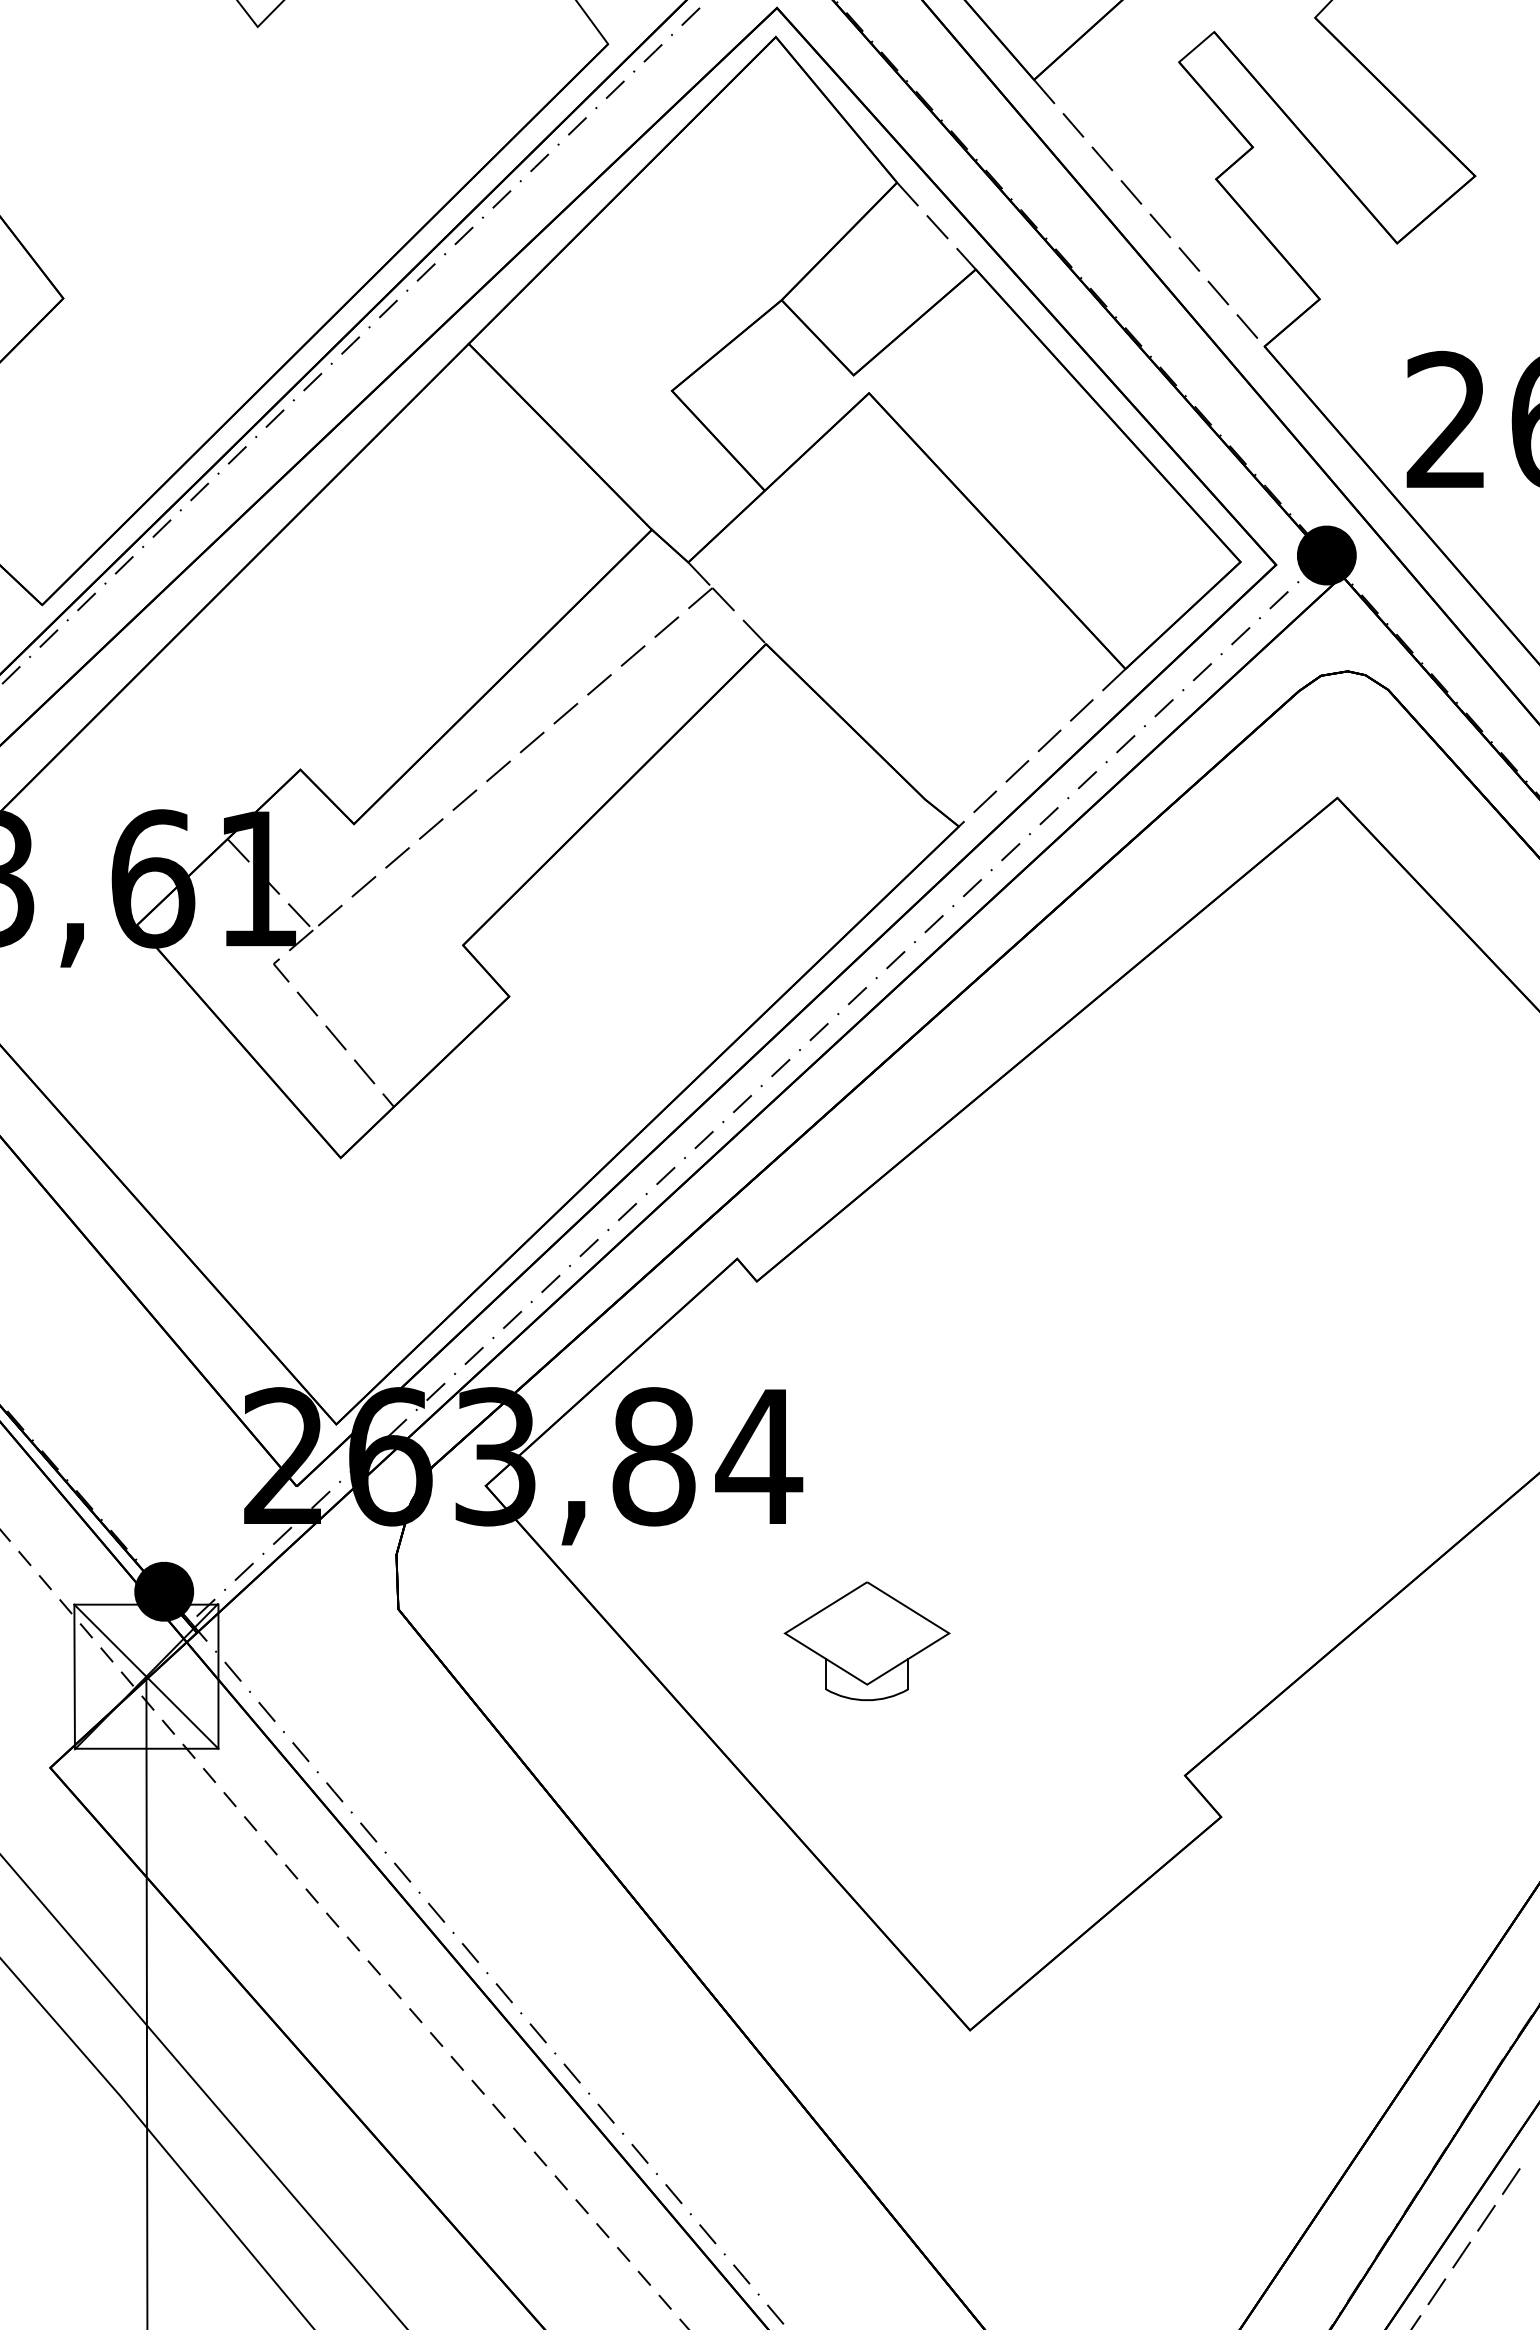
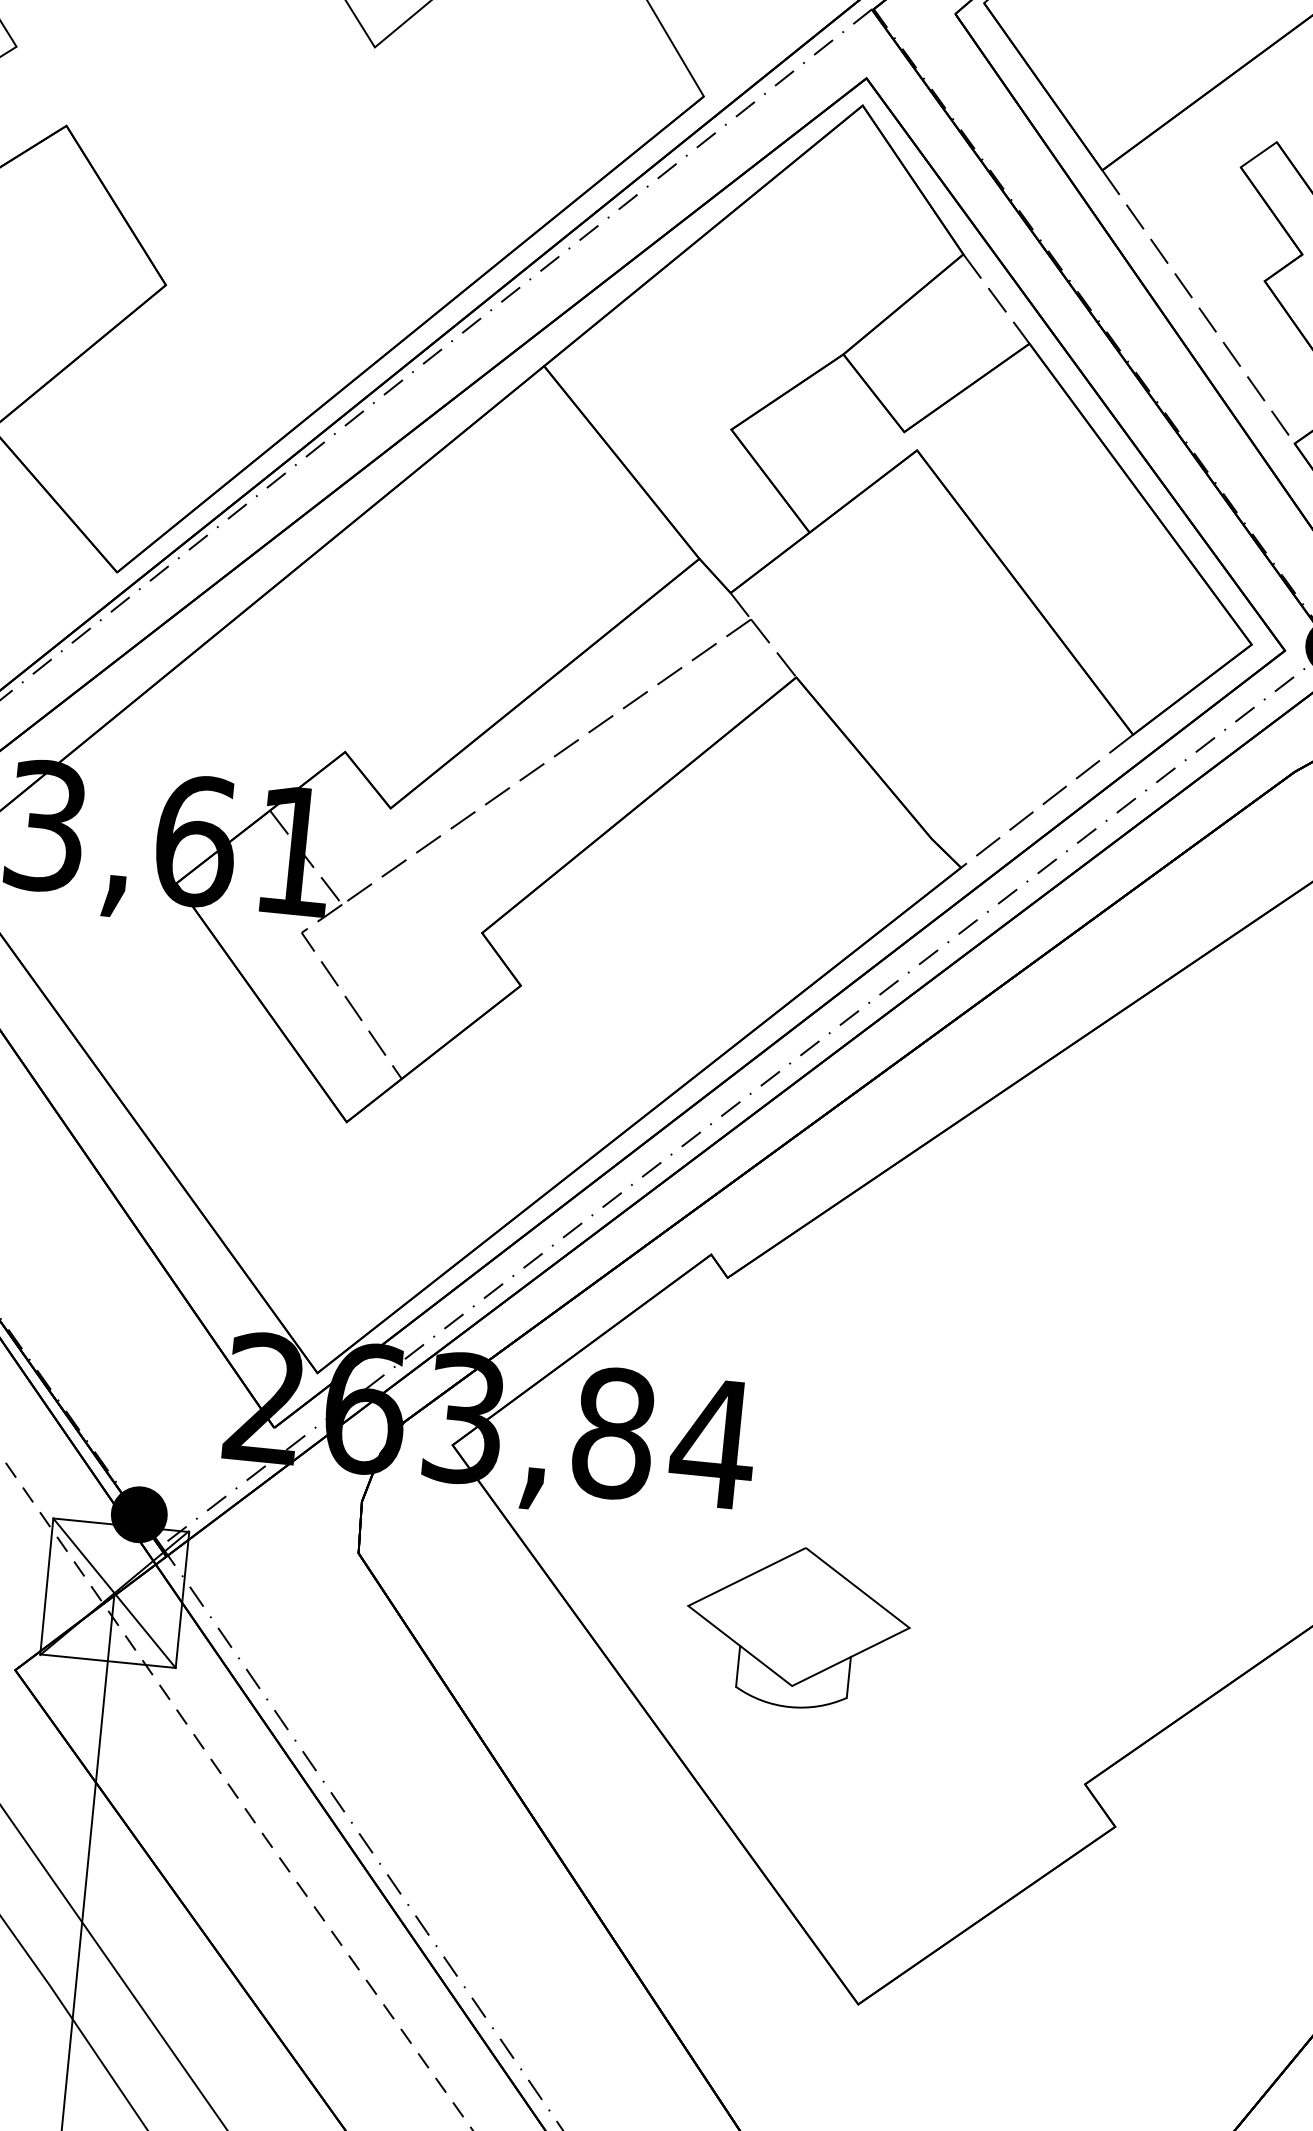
part: (866, 1641) -> (797, 1627), size x1.43

